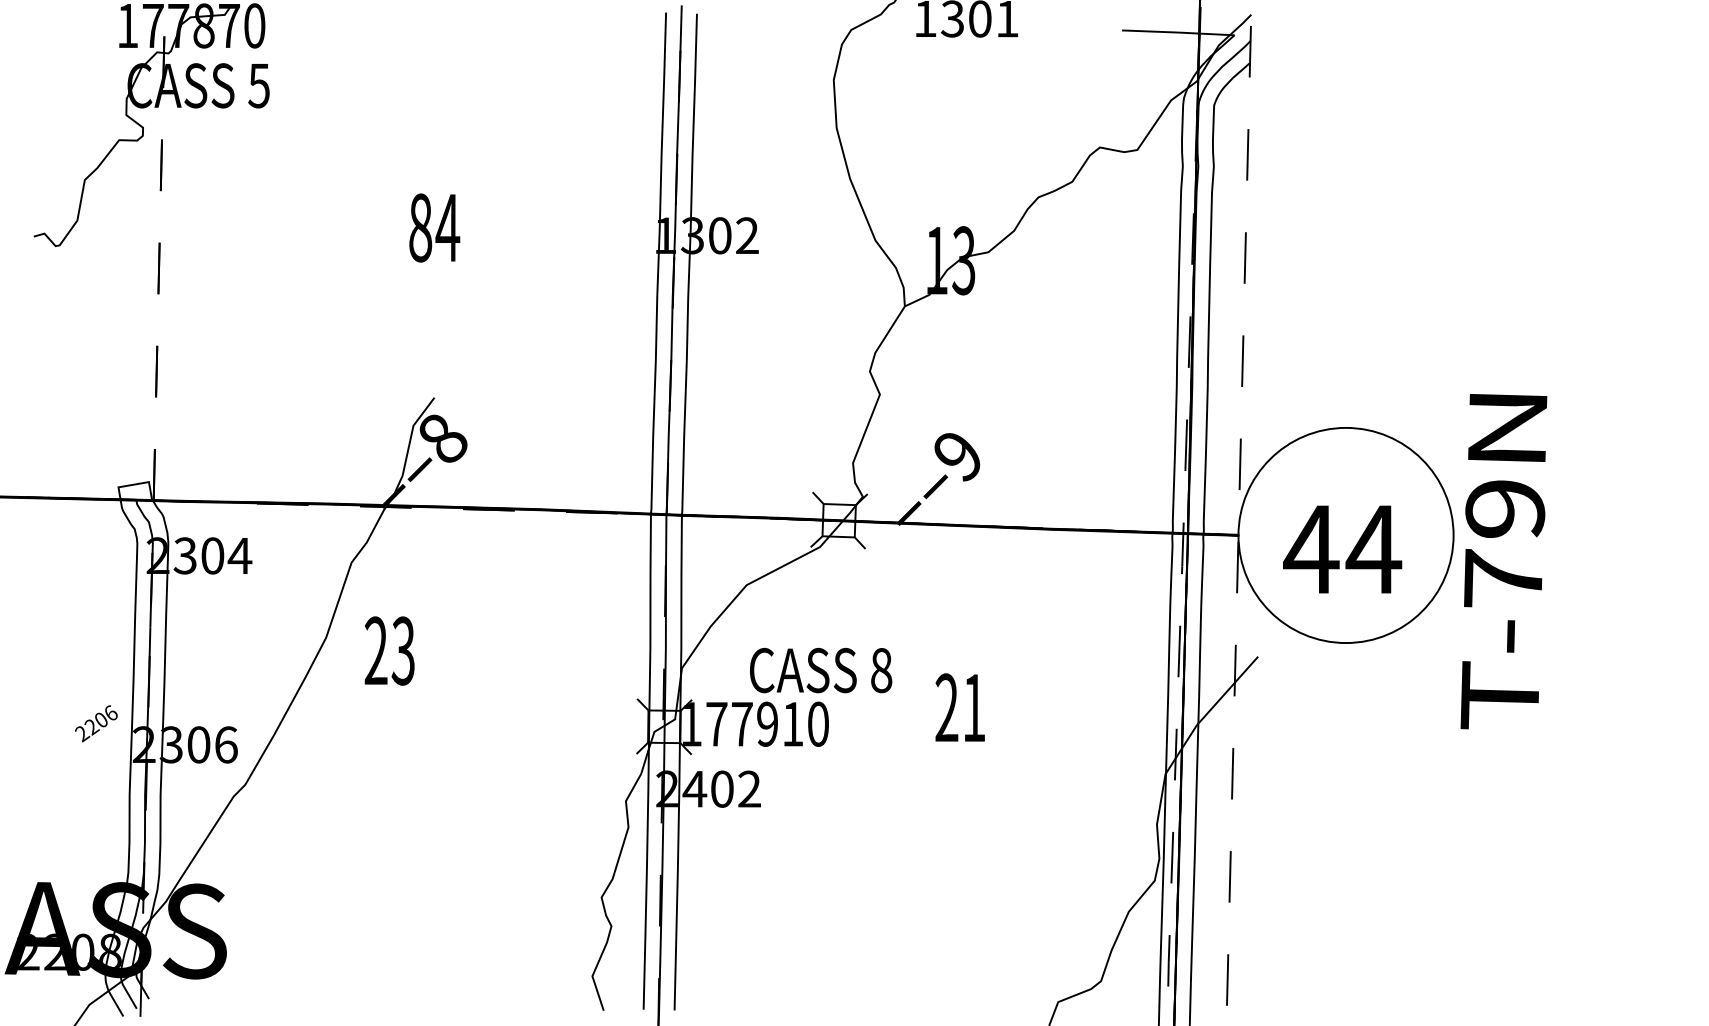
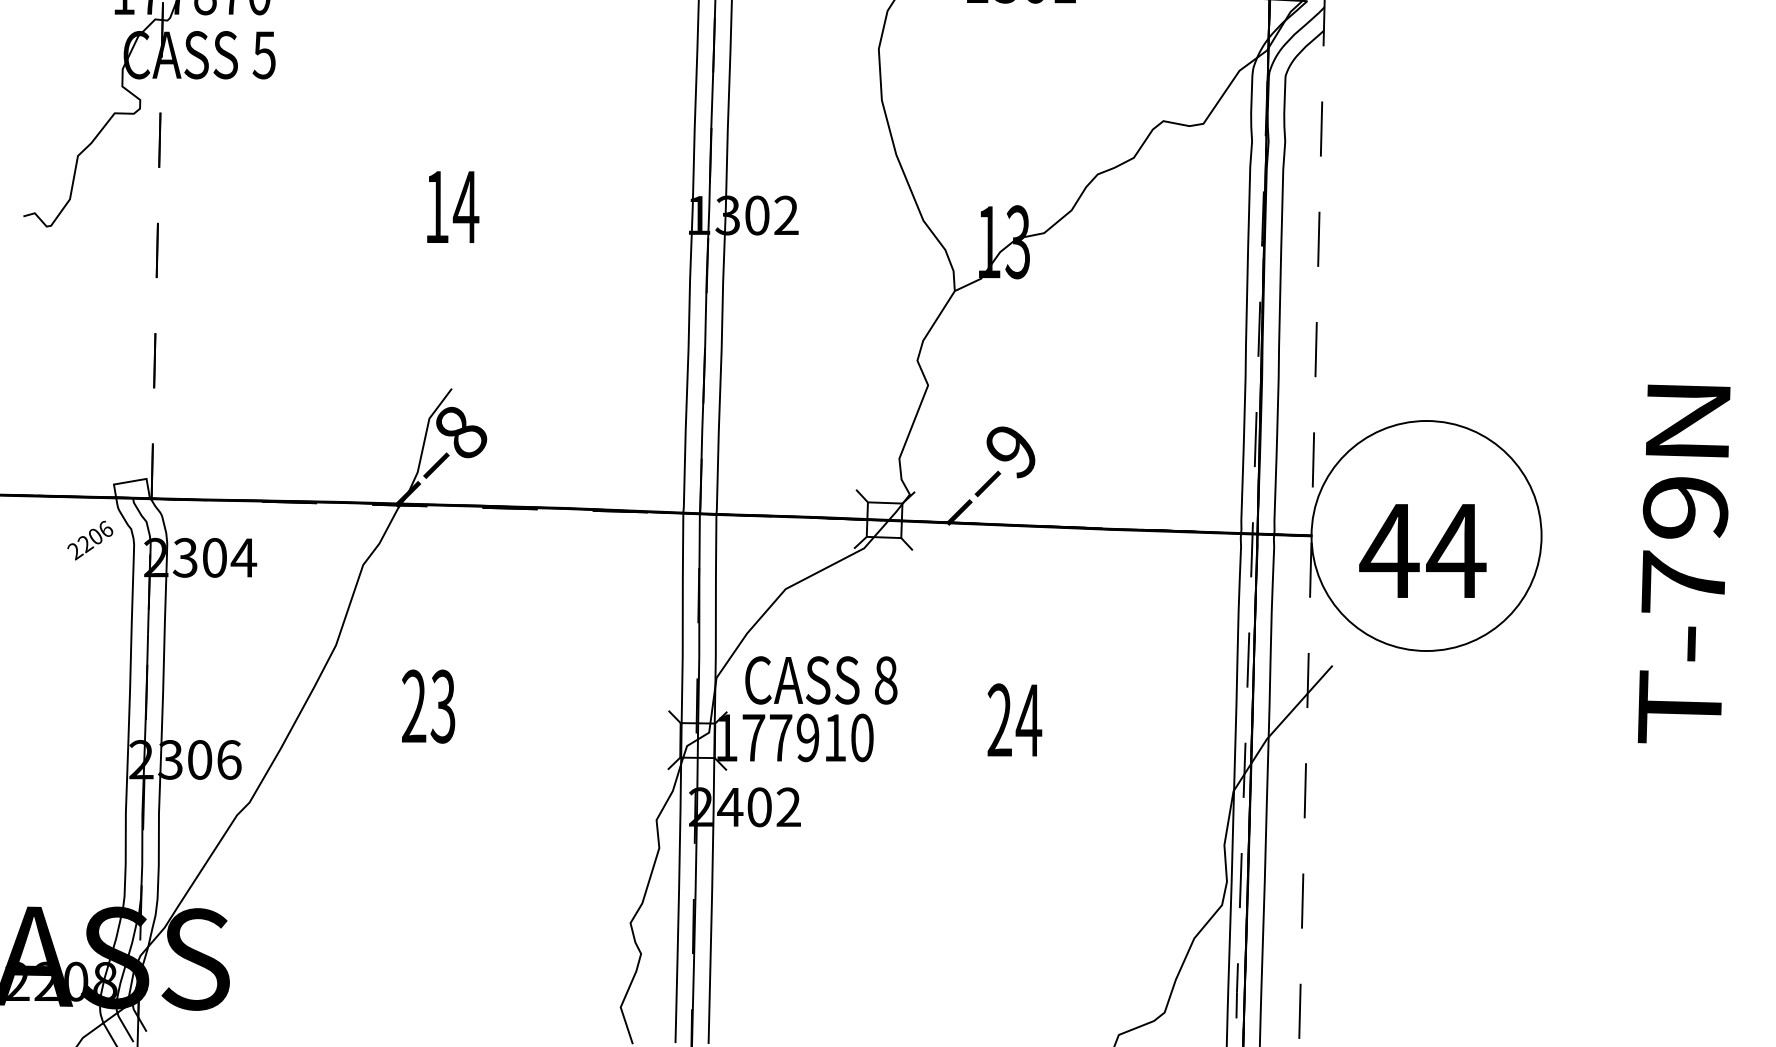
text: (420, 227) -> (436, 206), 84 -> 14
text: (1503, 561) -> (1683, 563), moved
text: (389, 650) -> (428, 706), moved
text: (821, 670) -> (821, 680), moved
text: (973, 707) -> (1028, 719), 21 -> 24
text: (96, 723) -> (90, 540), moved

